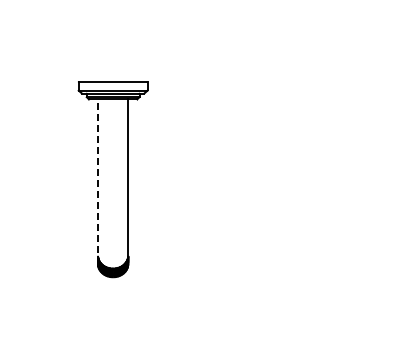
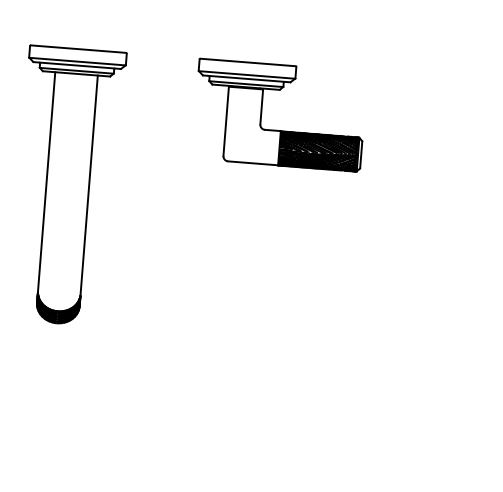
part: (261, 127) -> (281, 129), added
line: (97, 181) -> (45, 187), dashed -> solid

